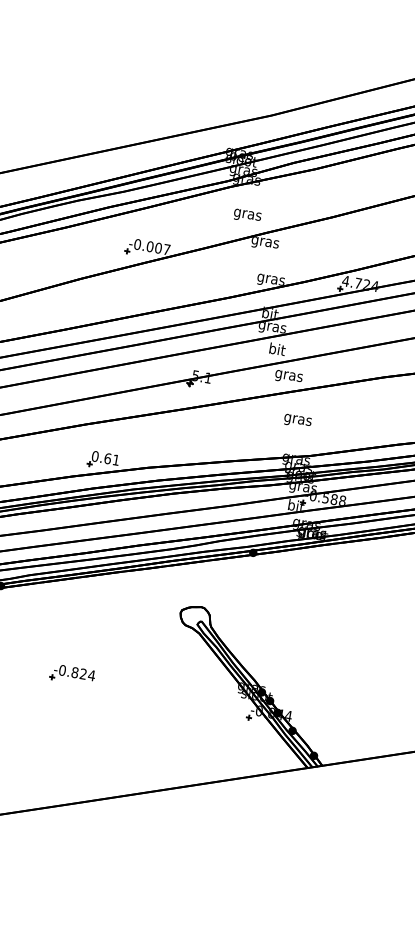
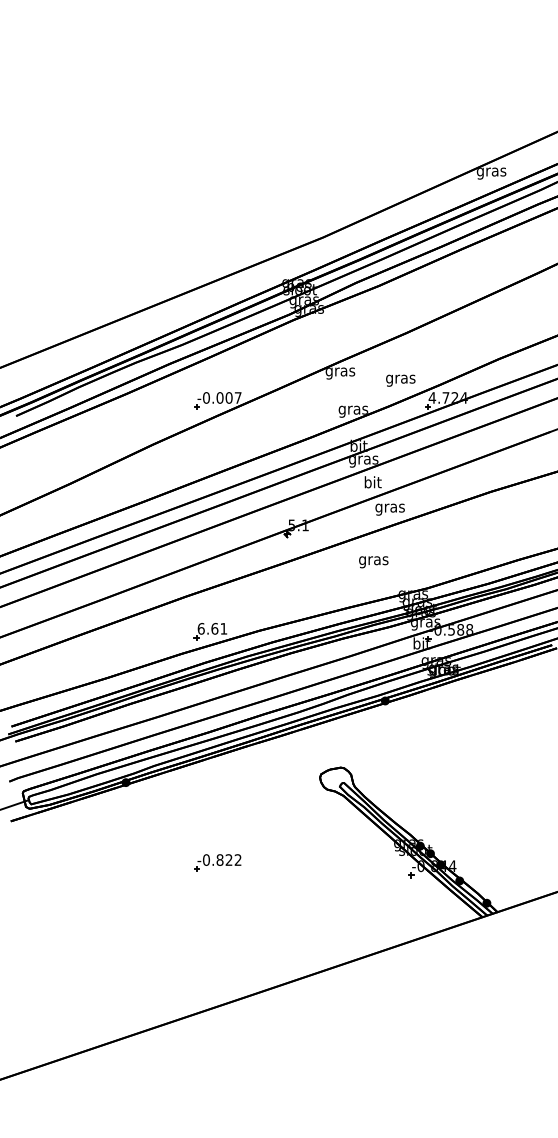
text: (247, 215) -> (400, 380), moved
text: (297, 421) -> (373, 562), moved
text: (95, 456) -> (201, 628), 0.61 -> 6.61
text: (91, 674) -> (237, 859), -0.824 -> -0.822

